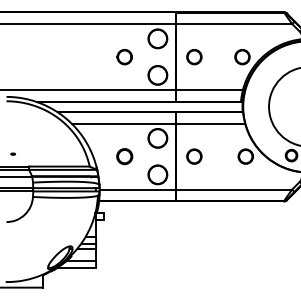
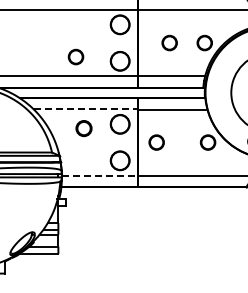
part: (124, 57) -> (75, 57), moved
part: (194, 57) -> (169, 43), moved
line: (124, 123) -> (86, 109), solid -> dashed
circle: (124, 156) -> (83, 128), moved
line: (138, 189) -> (100, 175), solid -> dashed

